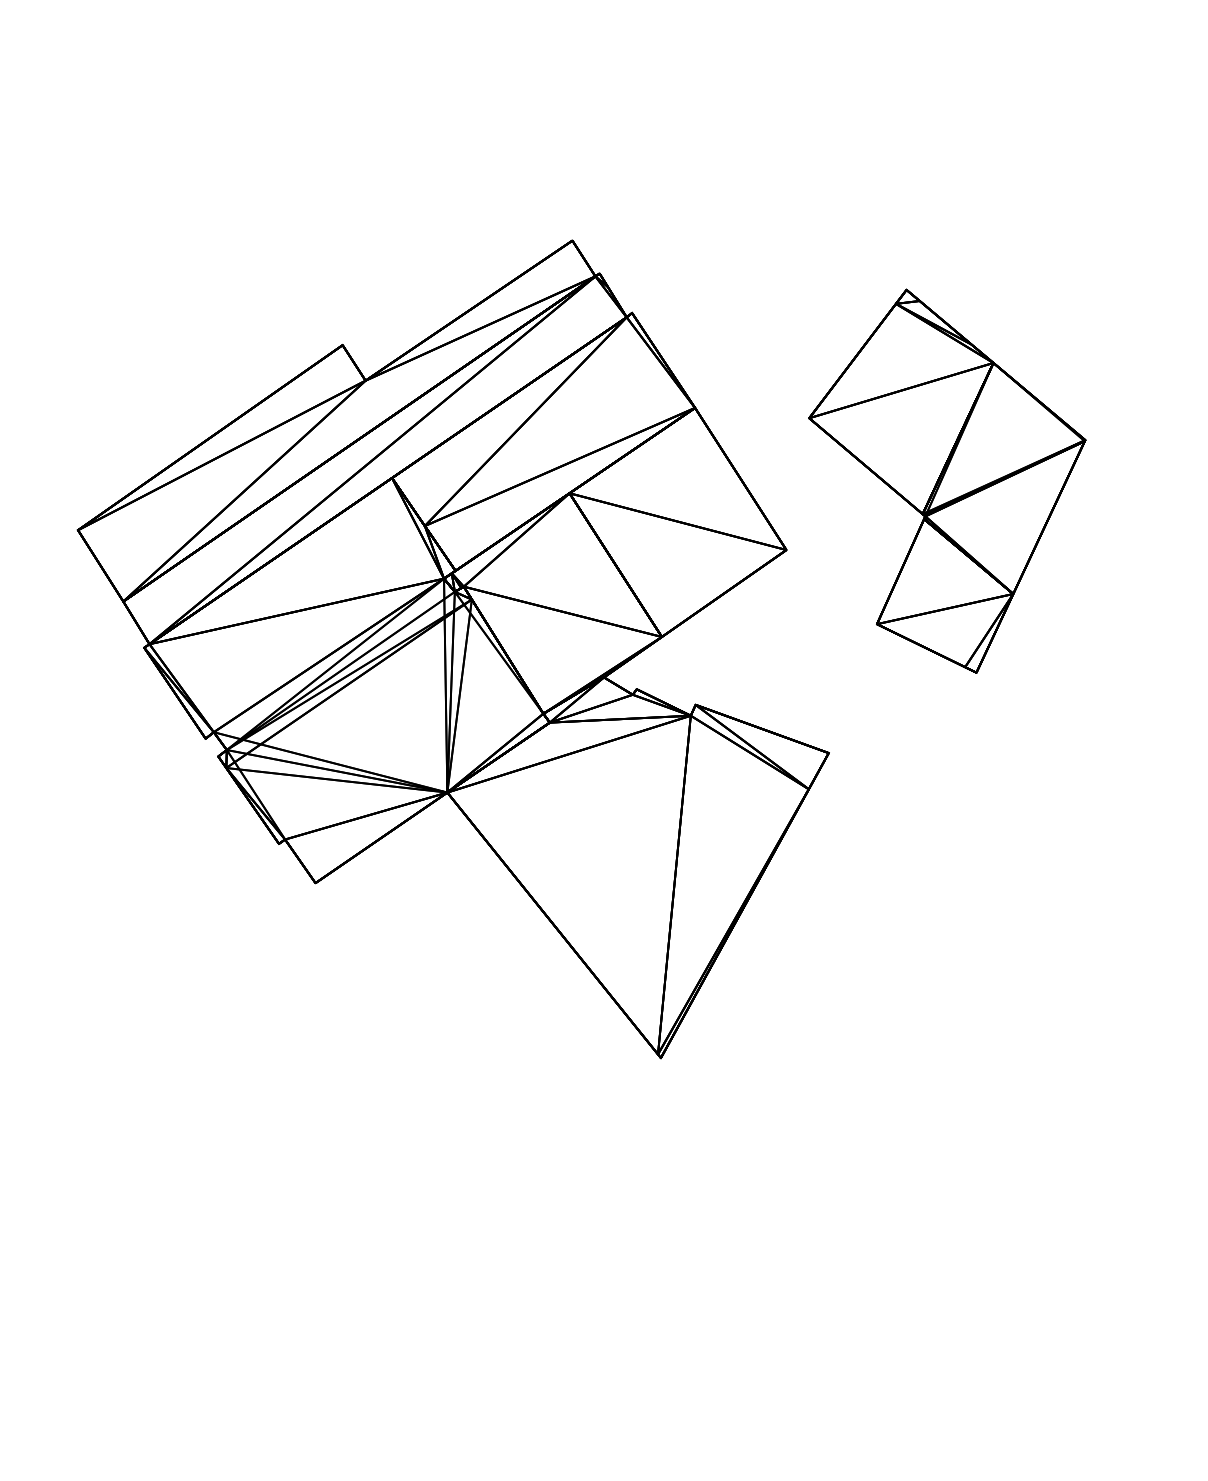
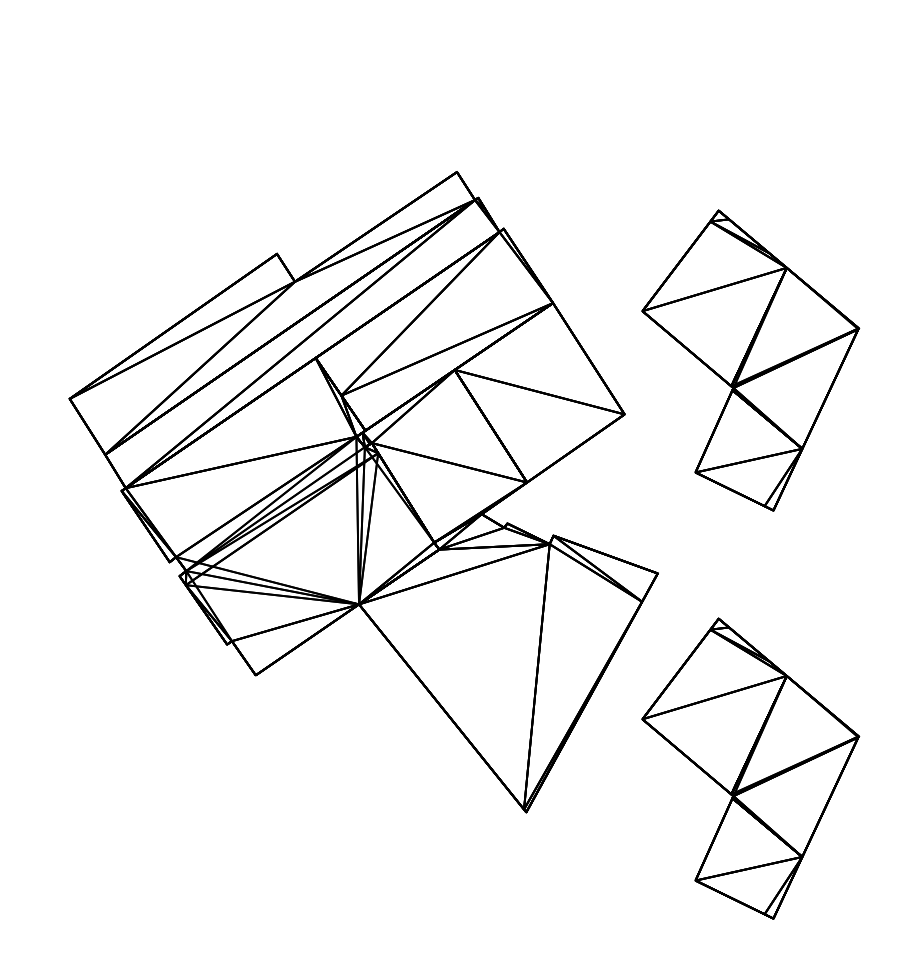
part: (947, 1001) -> (750, 768), added

